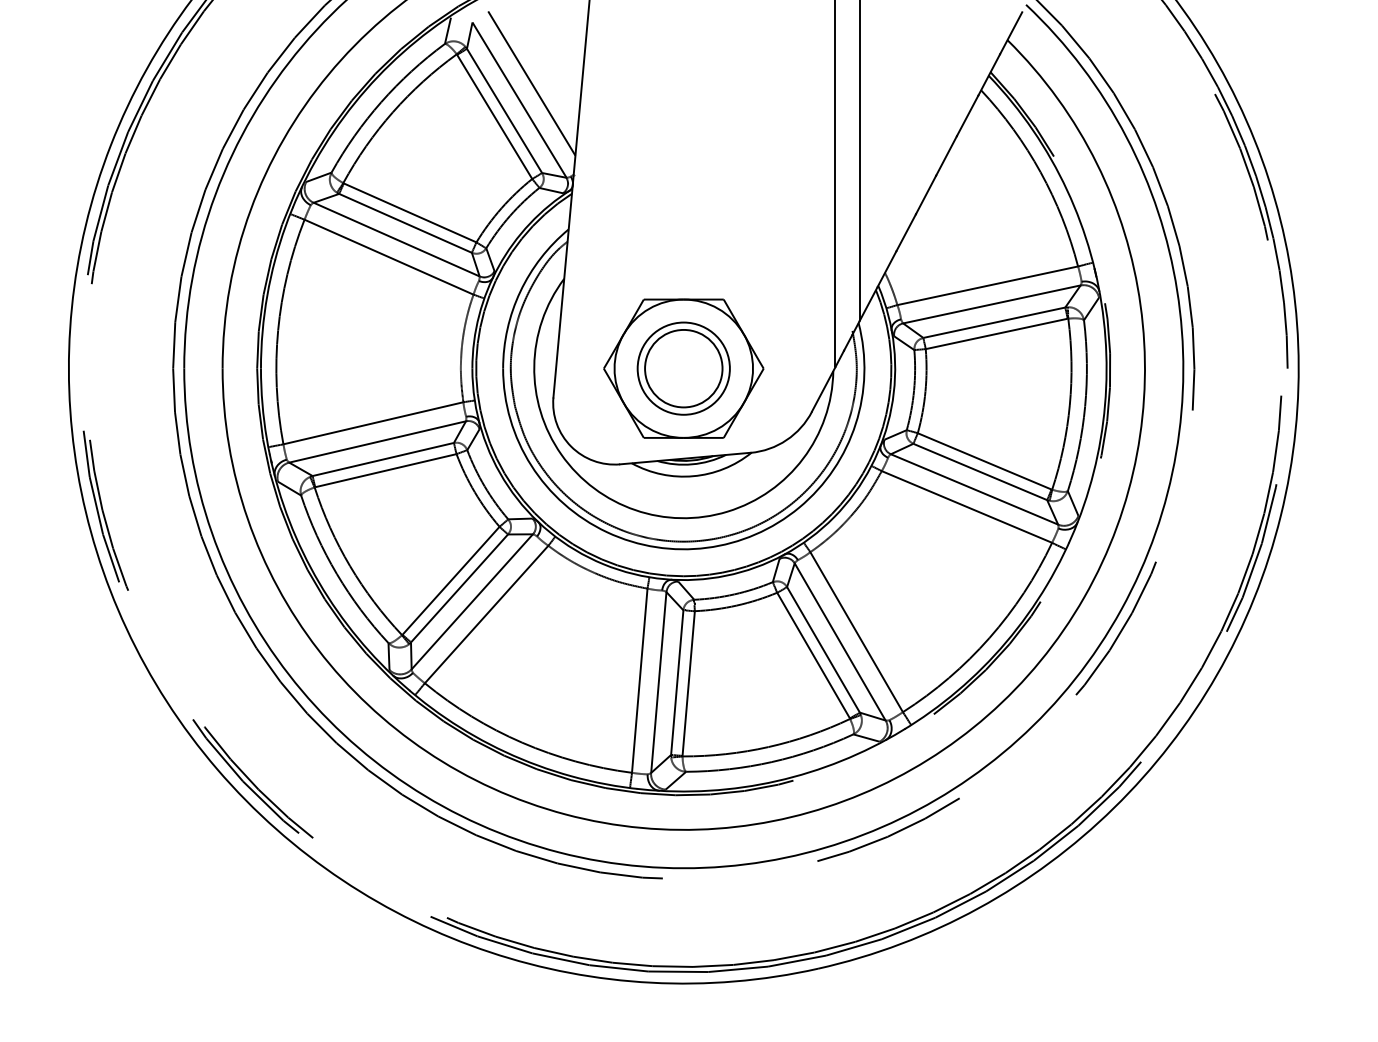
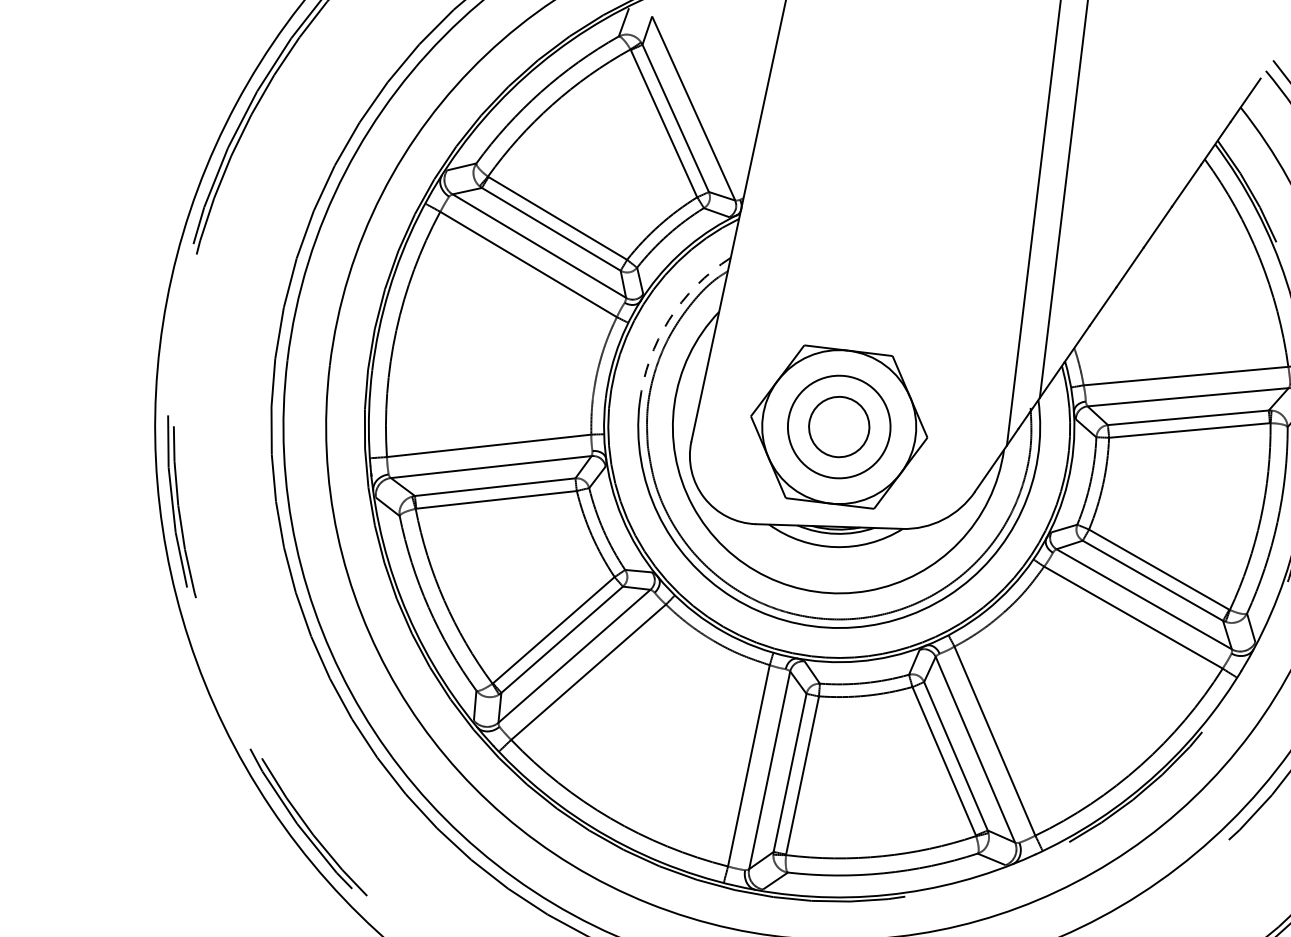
line: (531, 83) -> (709, 91), removed
arc: (520, 291) -> (669, 319), solid -> dashed
circle: (683, 368) -> (838, 426), size x0.7

